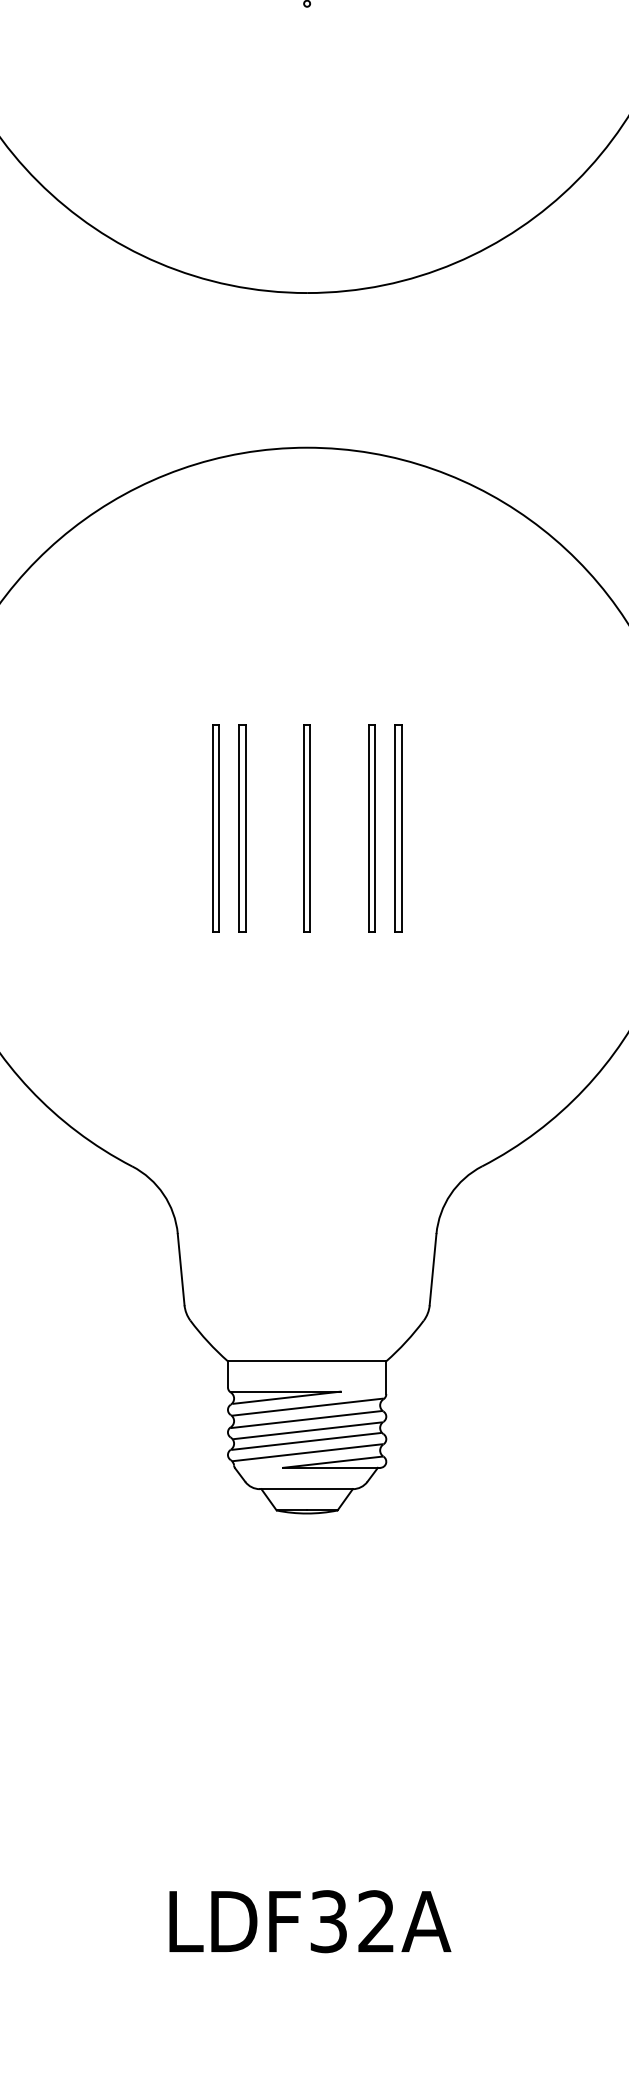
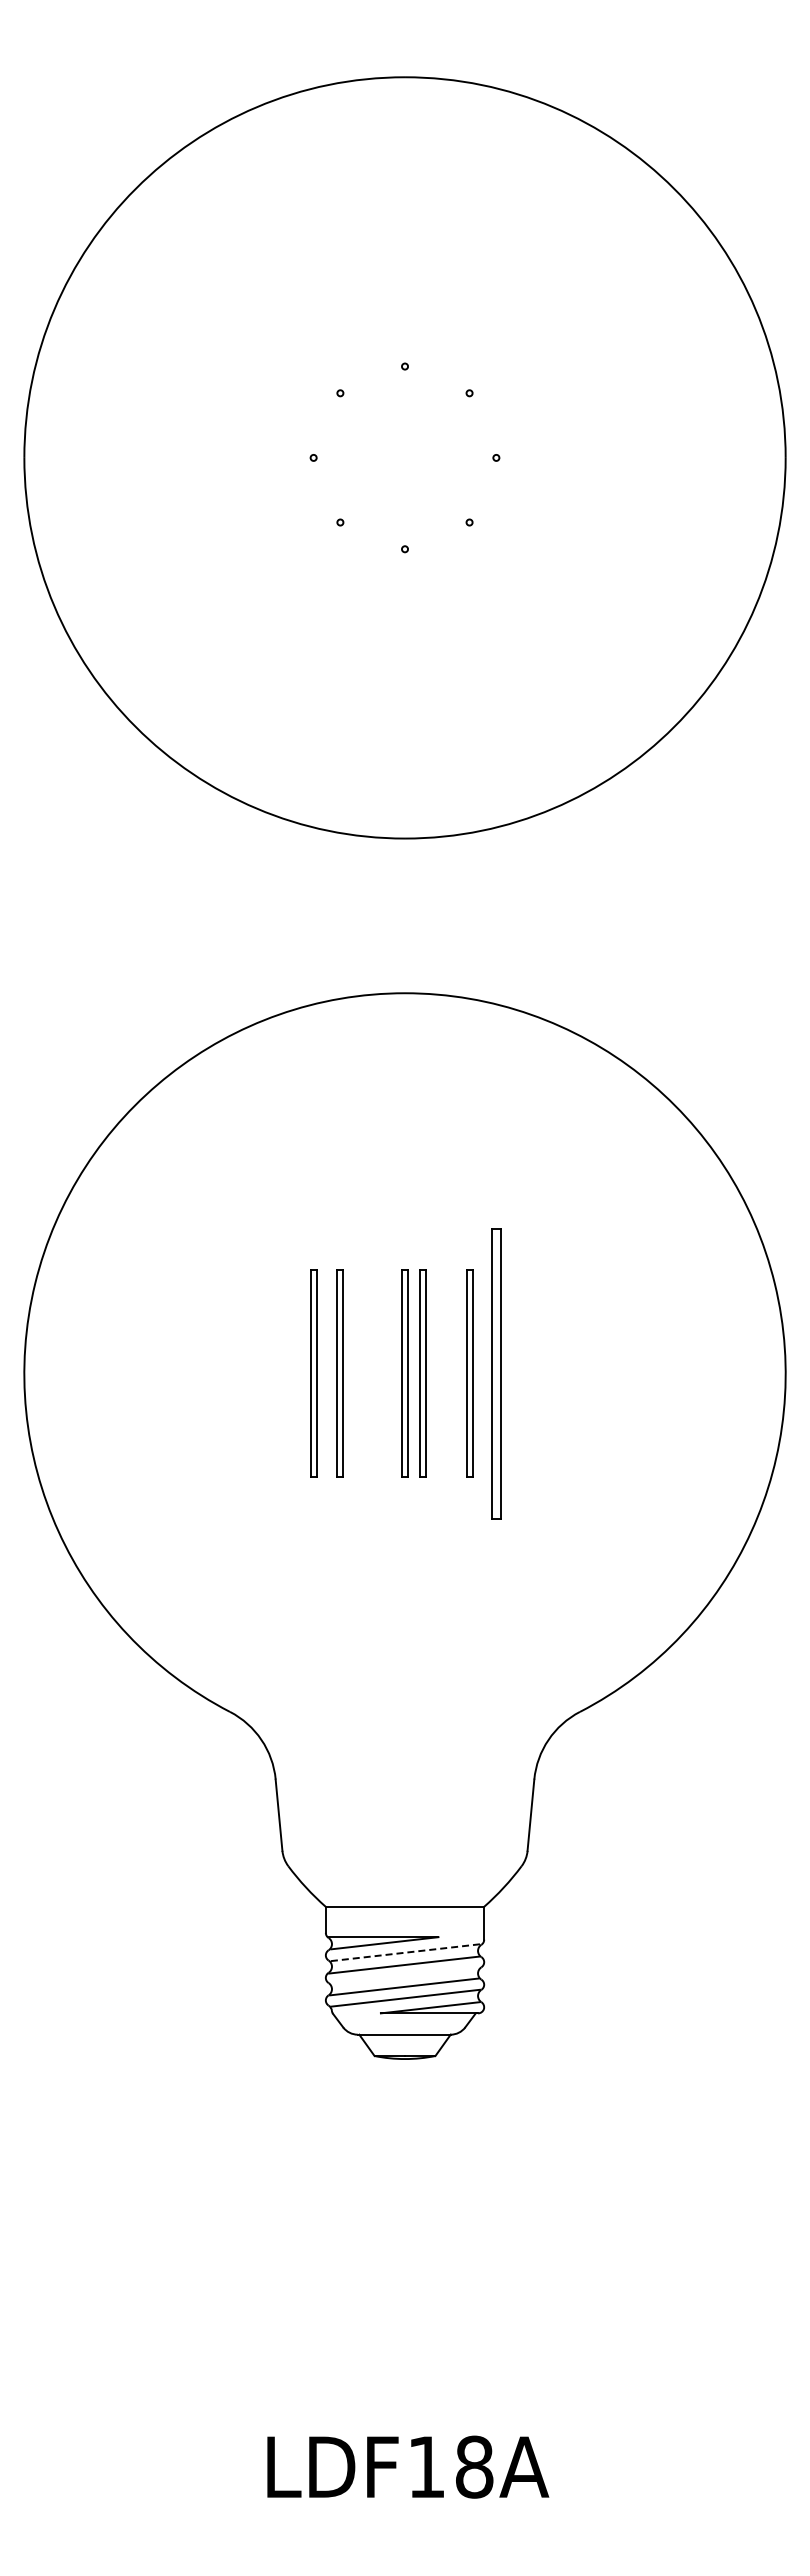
part: (324, 827) -> (422, 1373), added
part: (397, 827) -> (495, 1373), size x1.4
line: (308, 1406) -> (406, 1952), solid -> dashed
line: (306, 1430) -> (404, 1976), removed
text: (352, 1920) -> (450, 2466), LDF32A -> LDF18A

